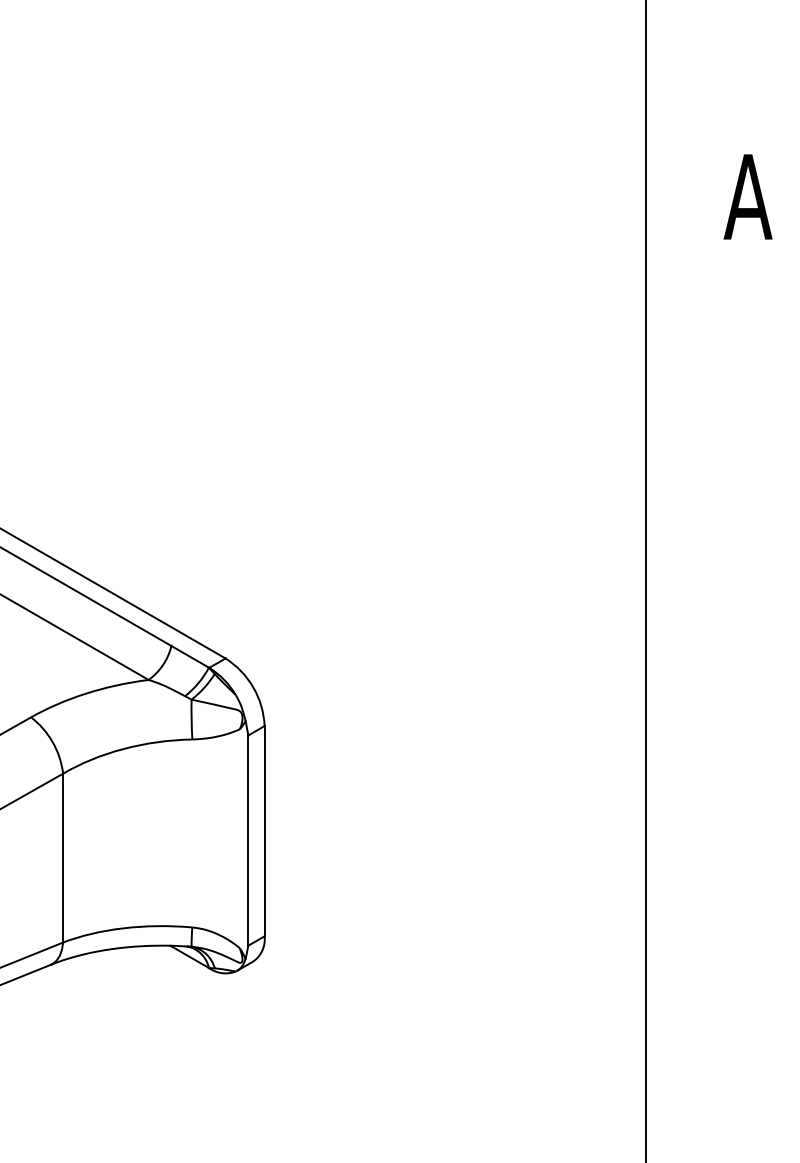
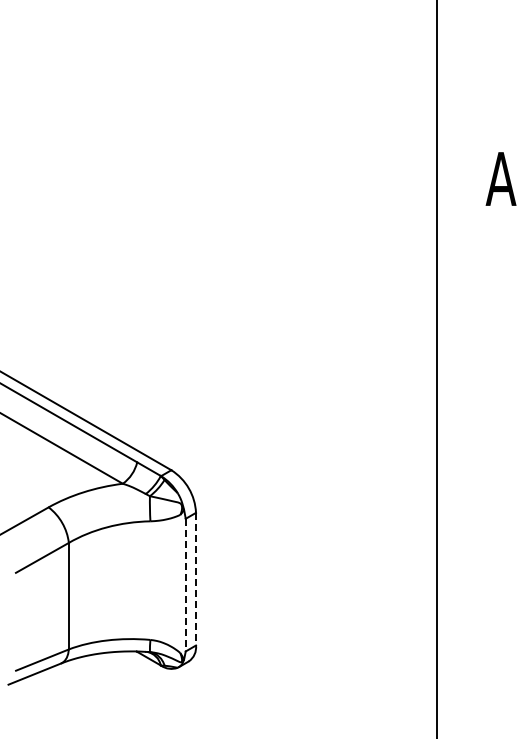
line: (265, 831) -> (196, 579), solid -> dashed
line: (247, 841) -> (185, 585), solid -> dashed

